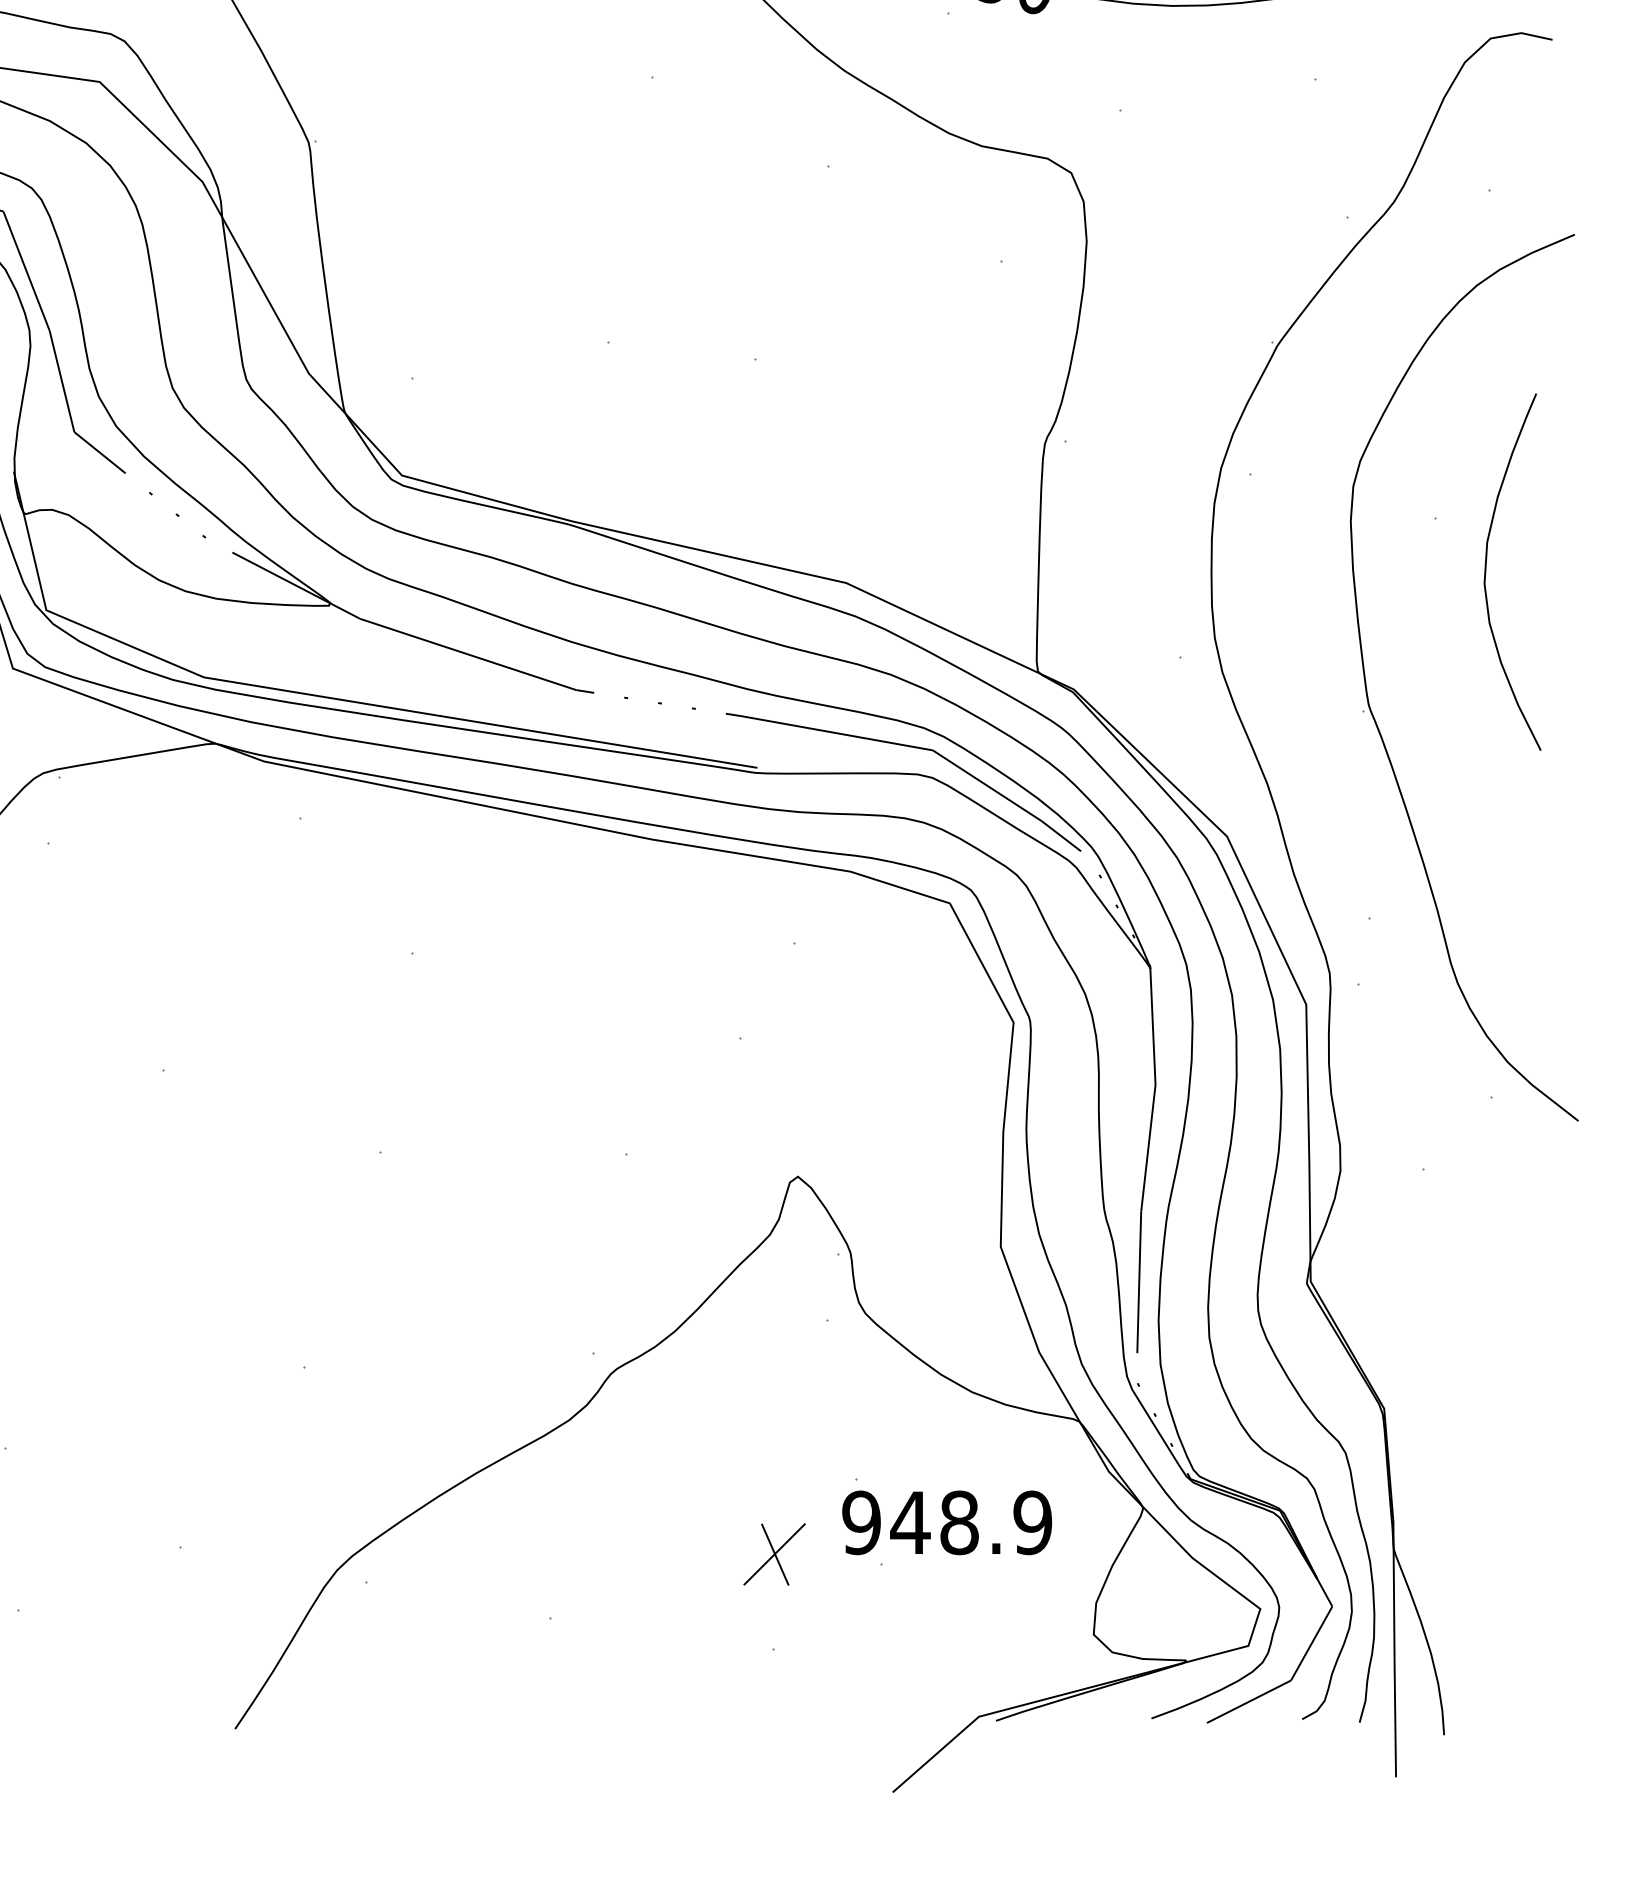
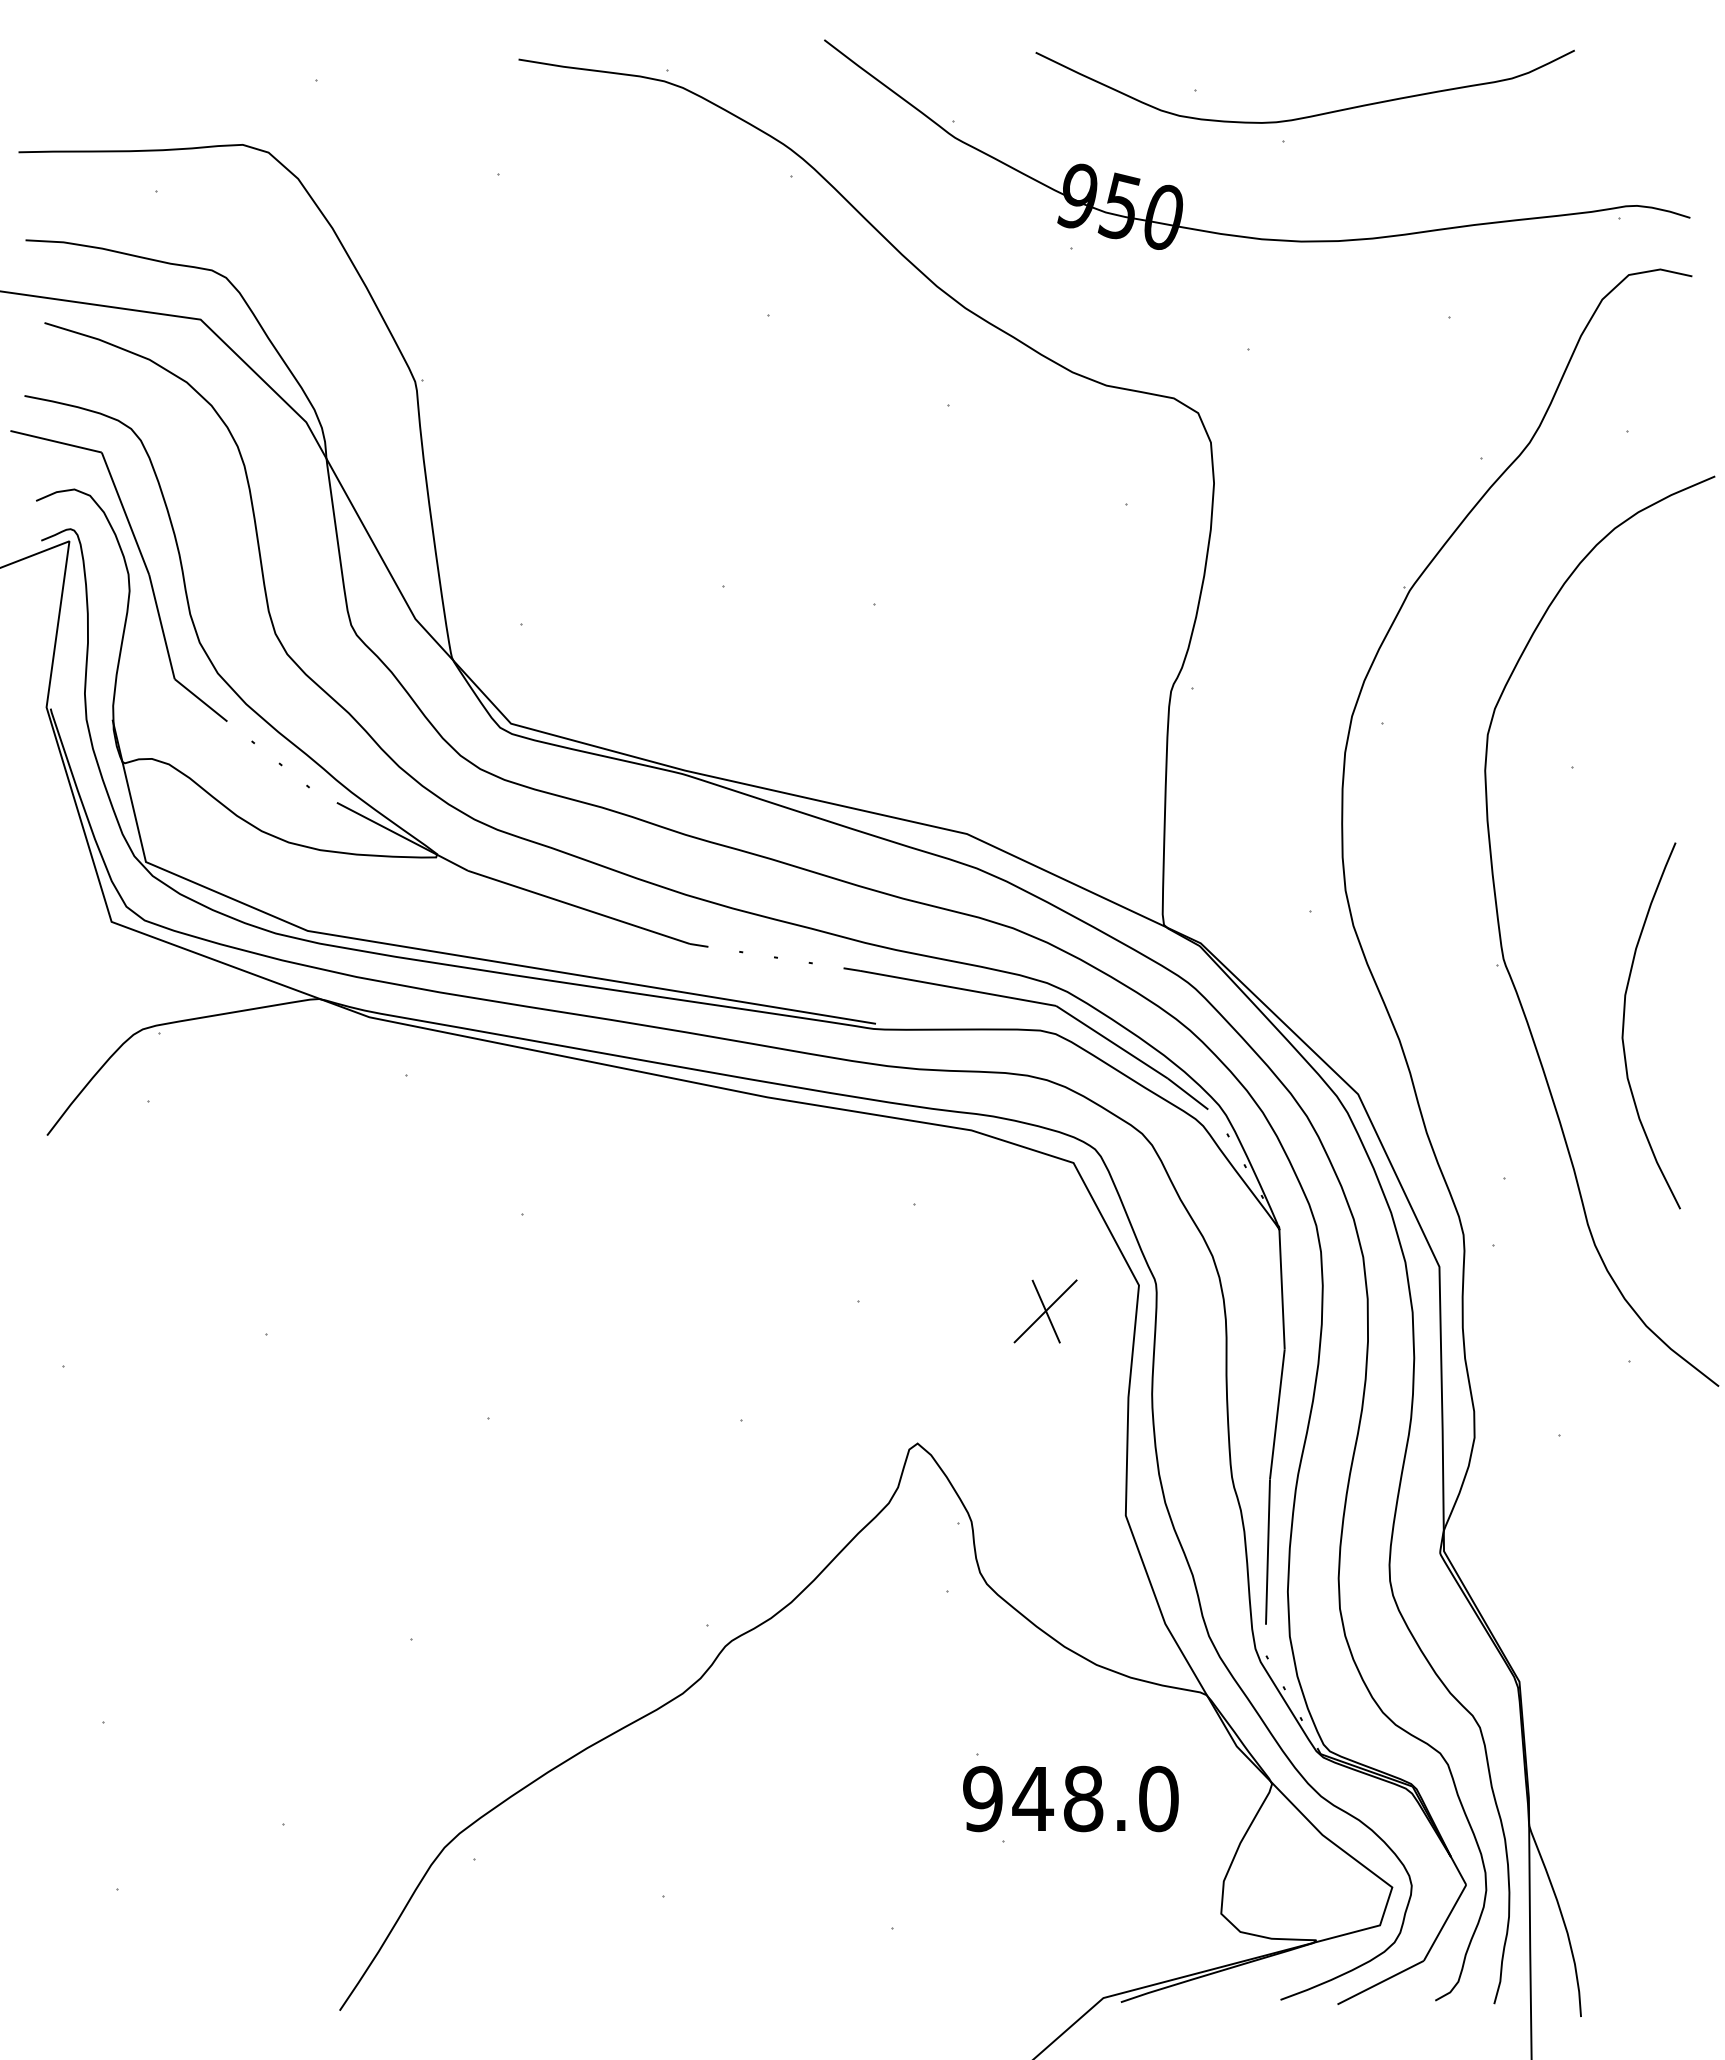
curve: (1486, 571) -> (1624, 1025), moved
text: (1032, 1523) -> (1158, 1799), 948.9 -> 948.0
part: (774, 1554) -> (1045, 1311), moved

